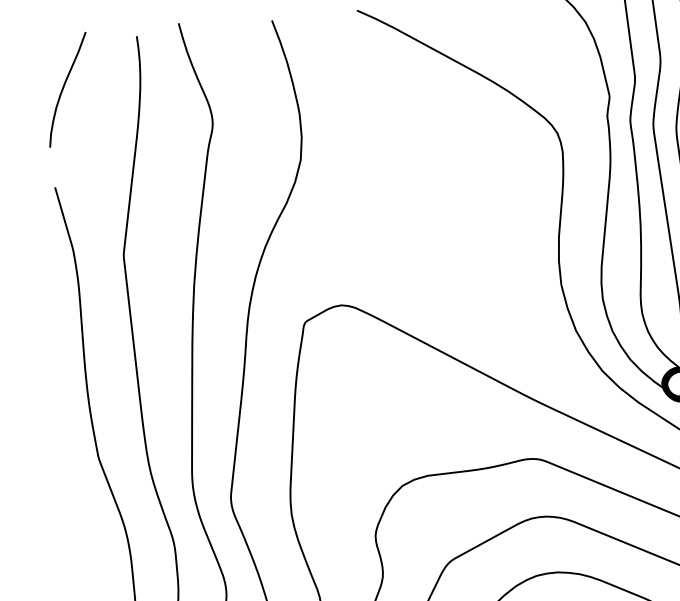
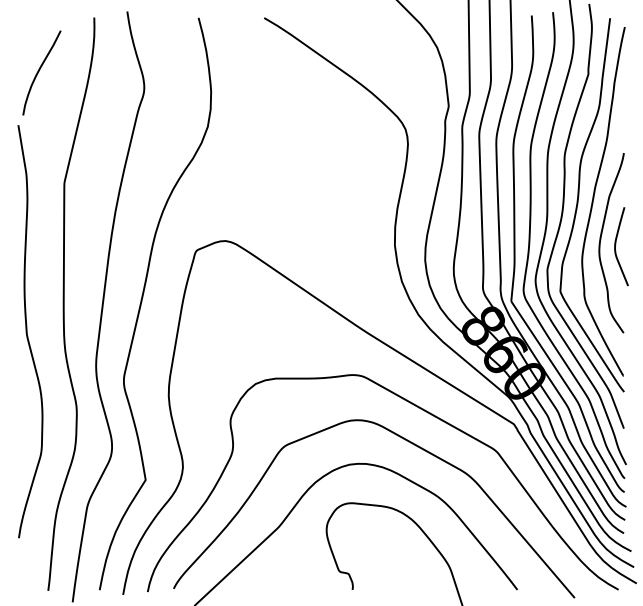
curve: (64, 88) -> (39, 71), moved

